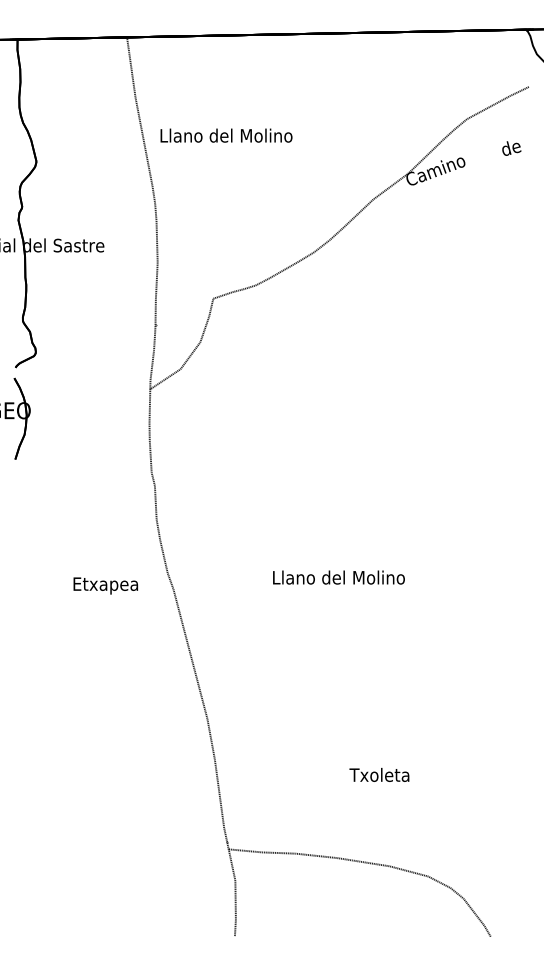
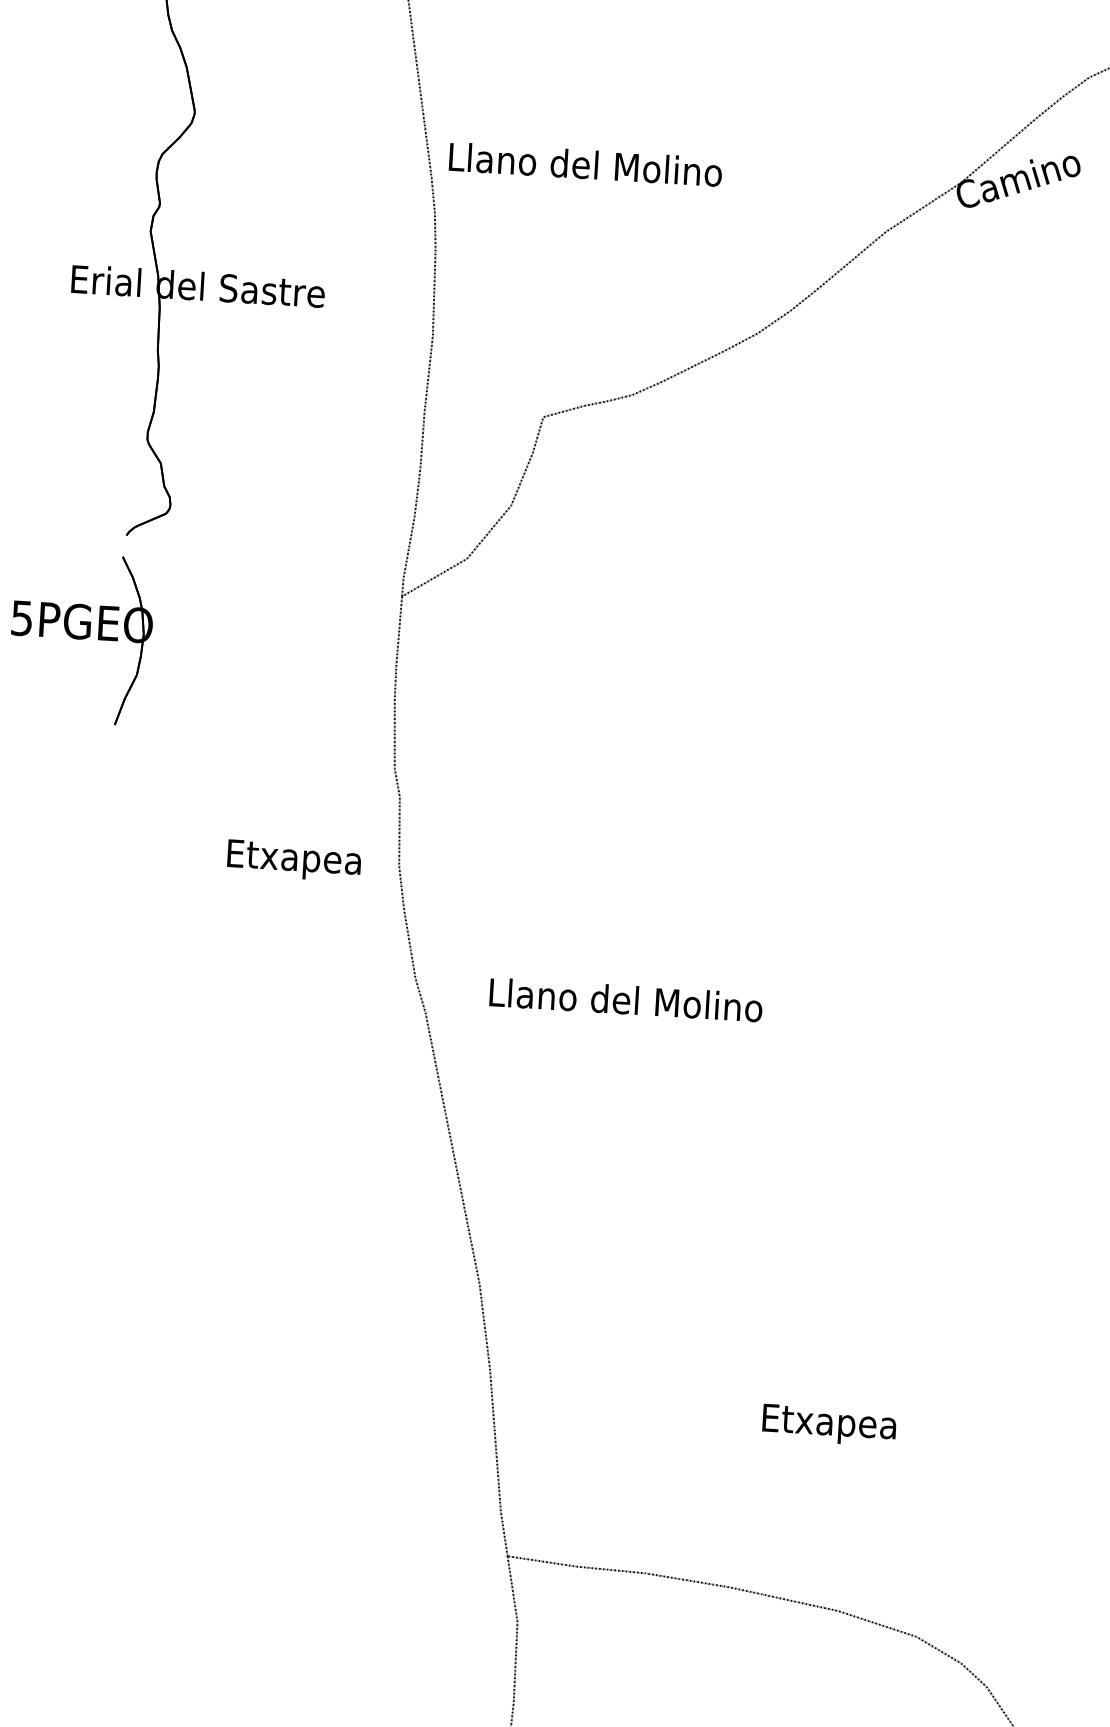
text: (226, 135) -> (585, 164), moved
text: (338, 577) -> (625, 999), moved
text: (105, 585) -> (293, 859), moved
text: (380, 776) -> (830, 1424), Txoleta -> Etxapea

